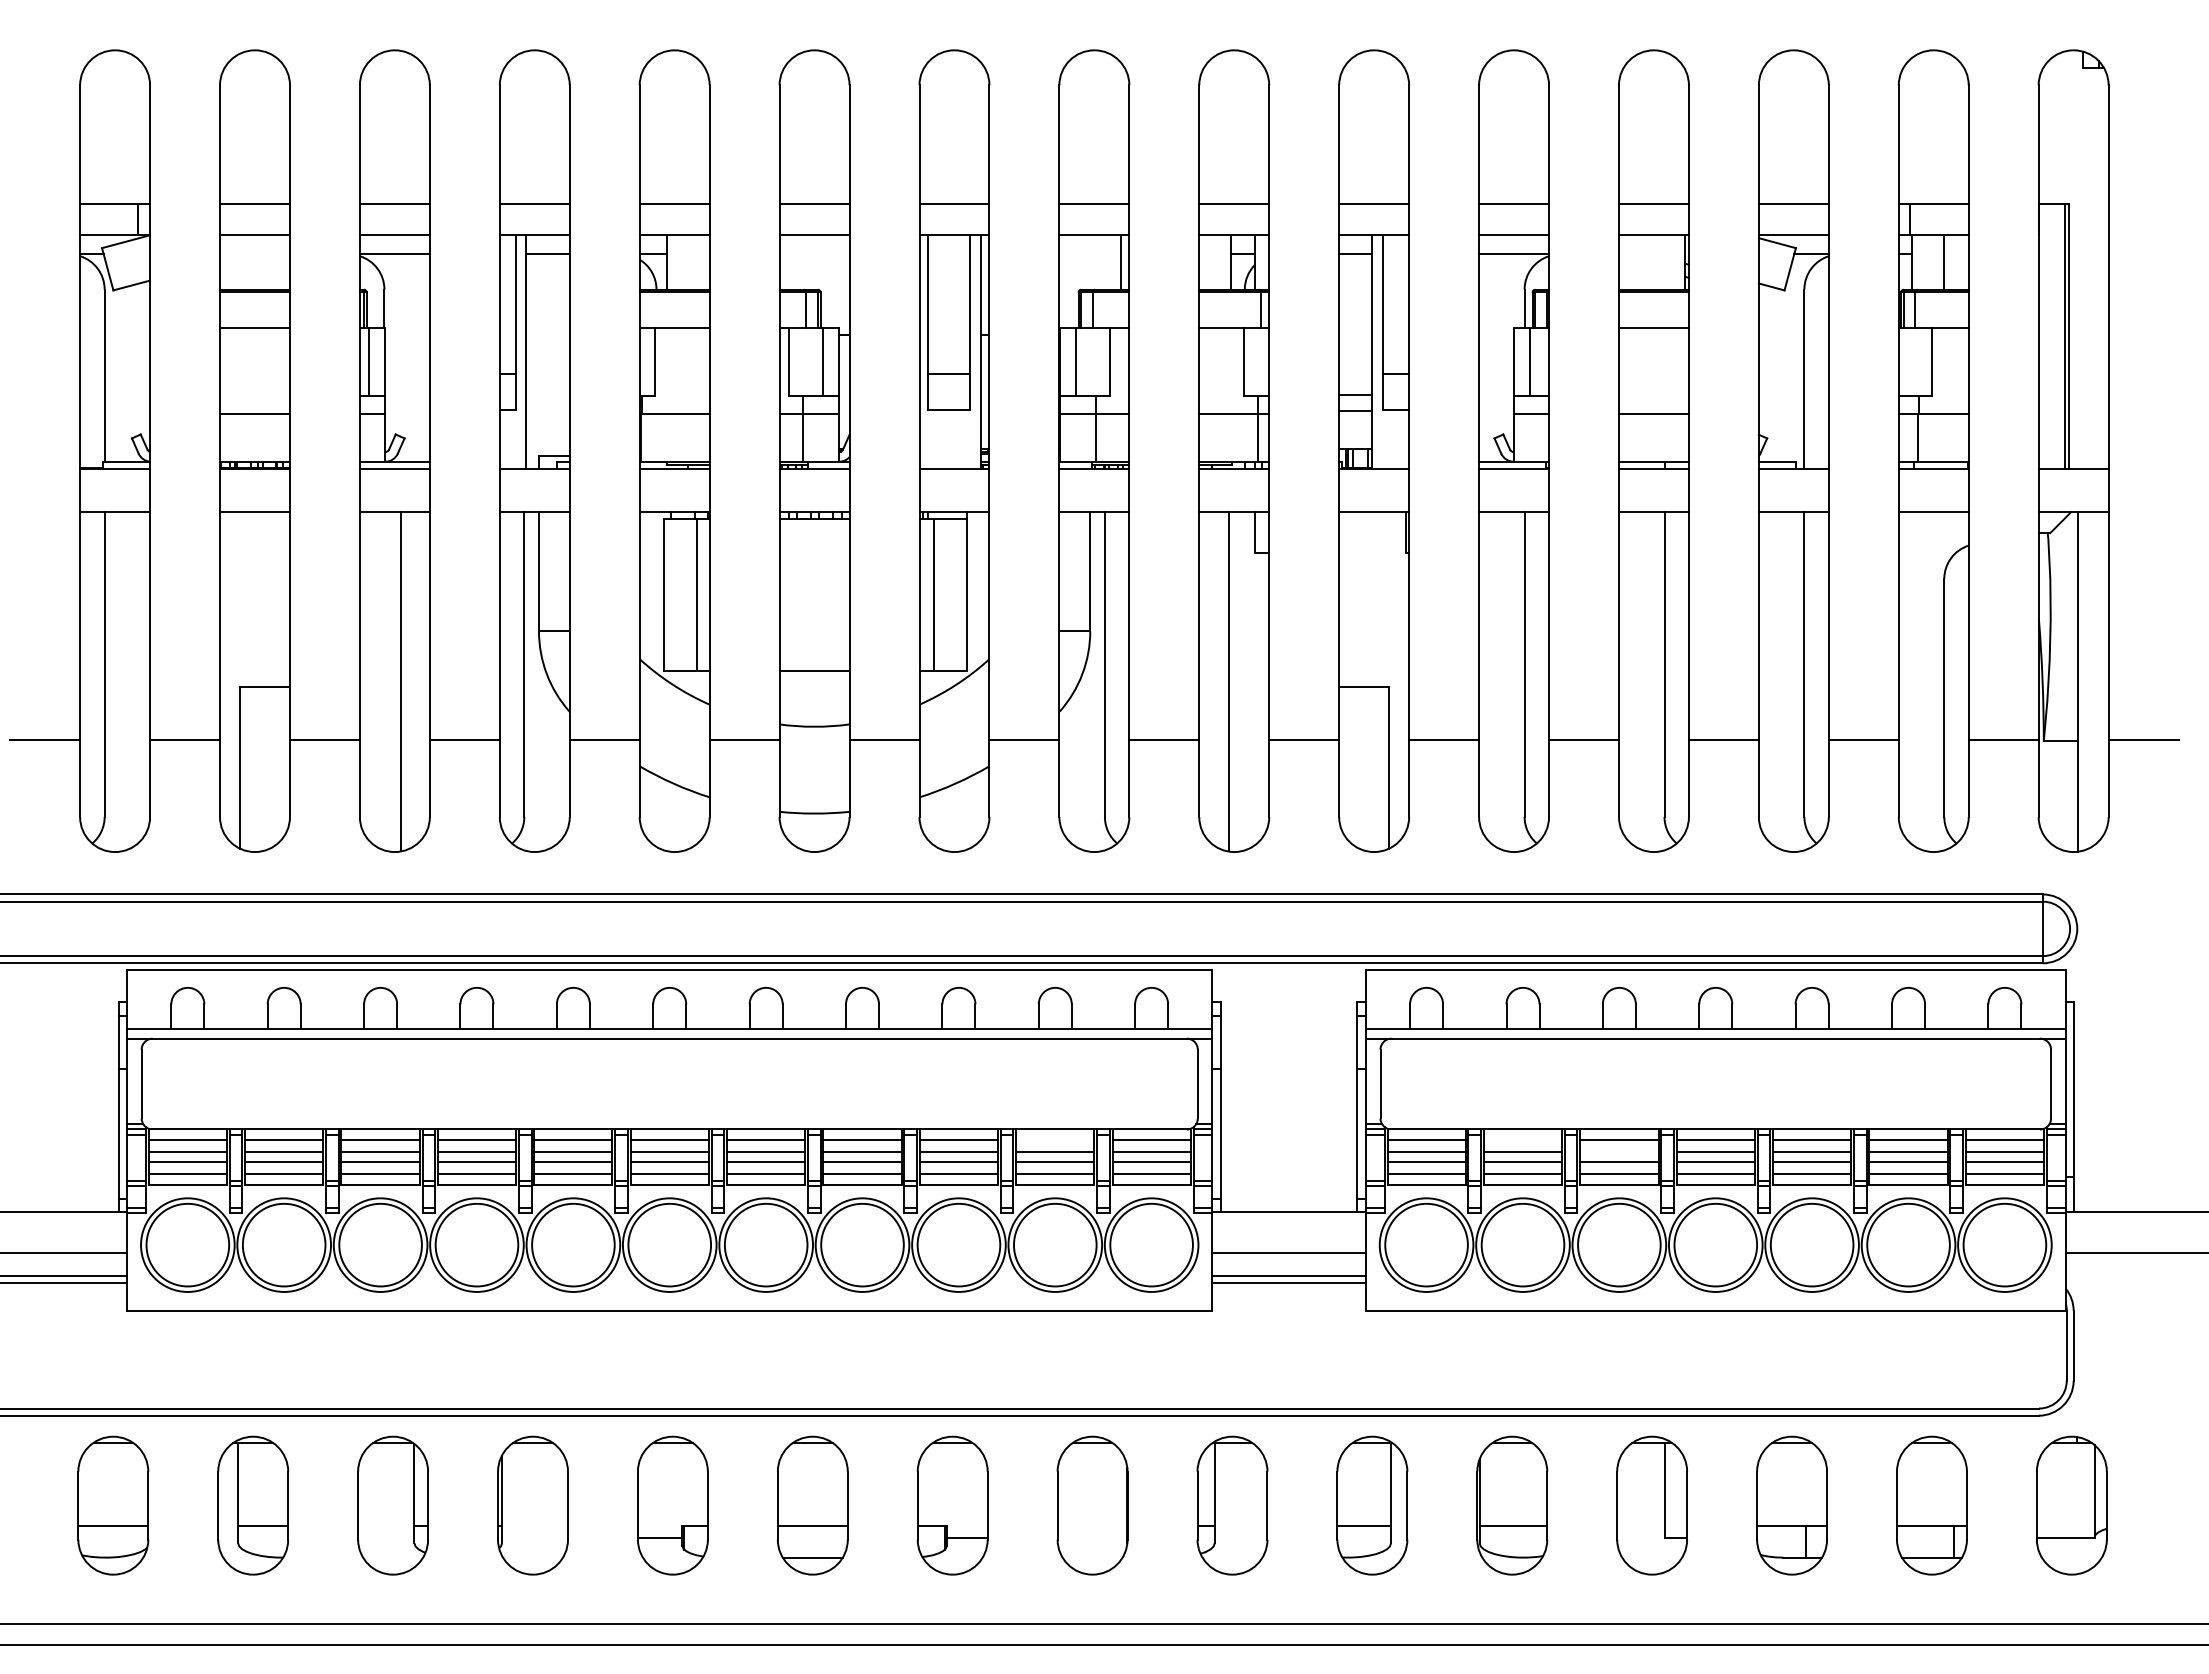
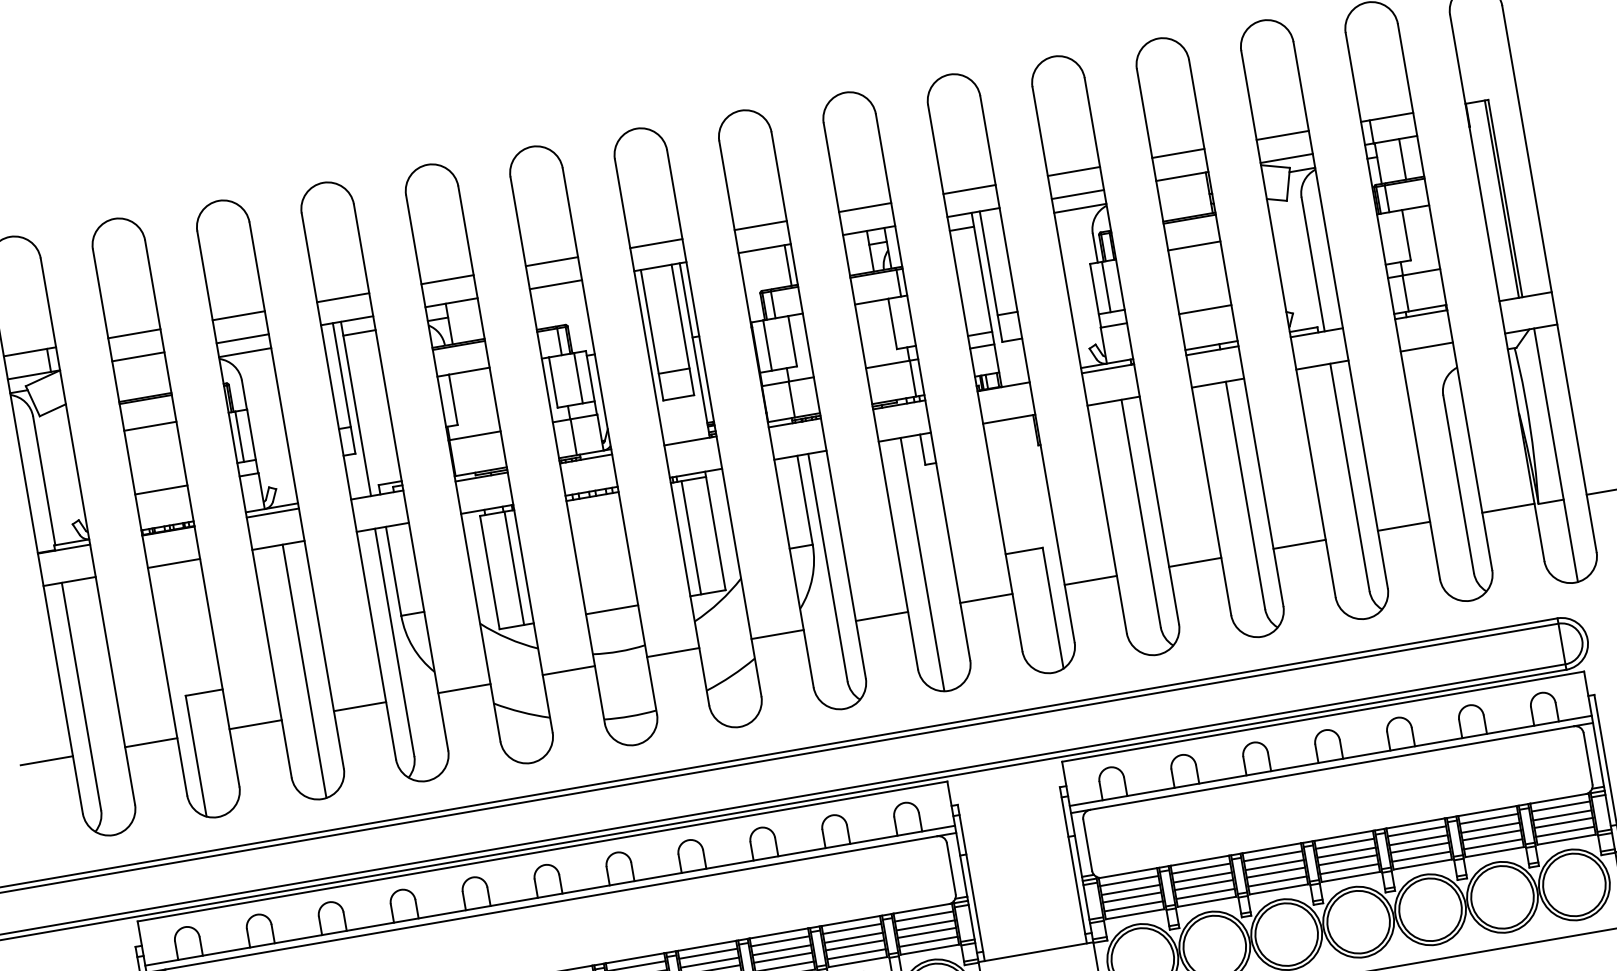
line: (1055, 1140) -> (852, 929), added
line: (1522, 1140) -> (1200, 869), added
line: (1619, 1151) -> (1274, 864), added

